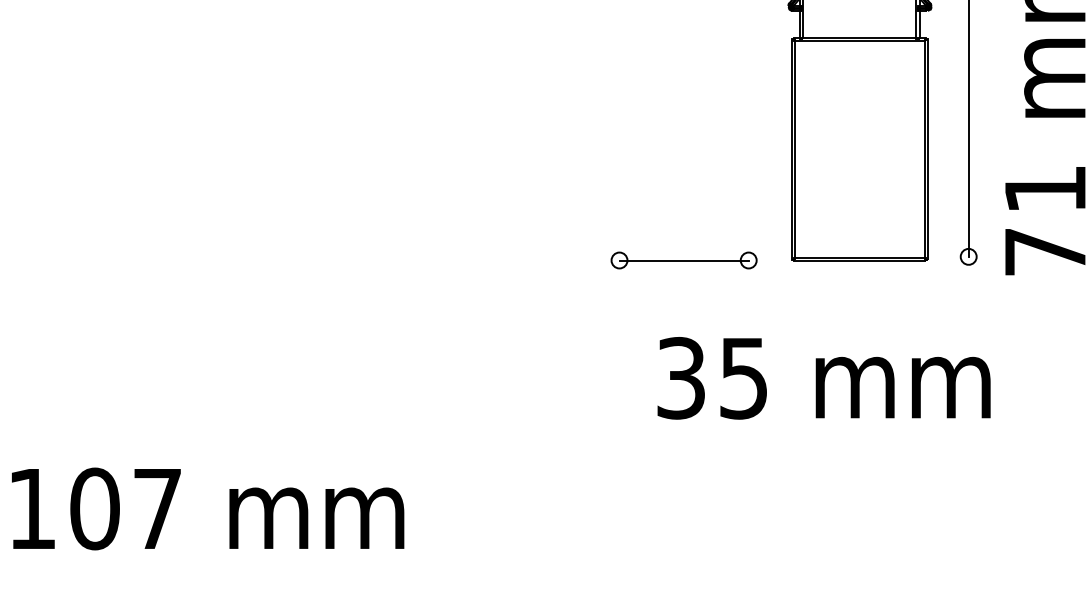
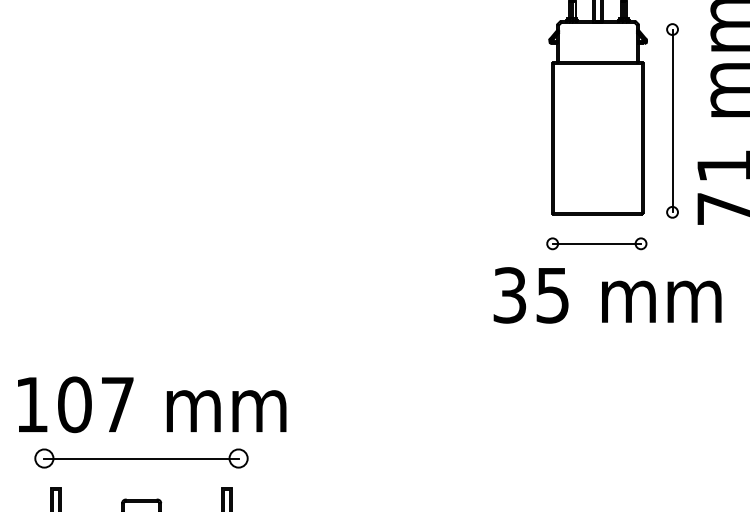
part: (683, 260) -> (596, 243), moved
text: (823, 378) -> (607, 295), moved
text: (208, 508) -> (152, 404), moved

